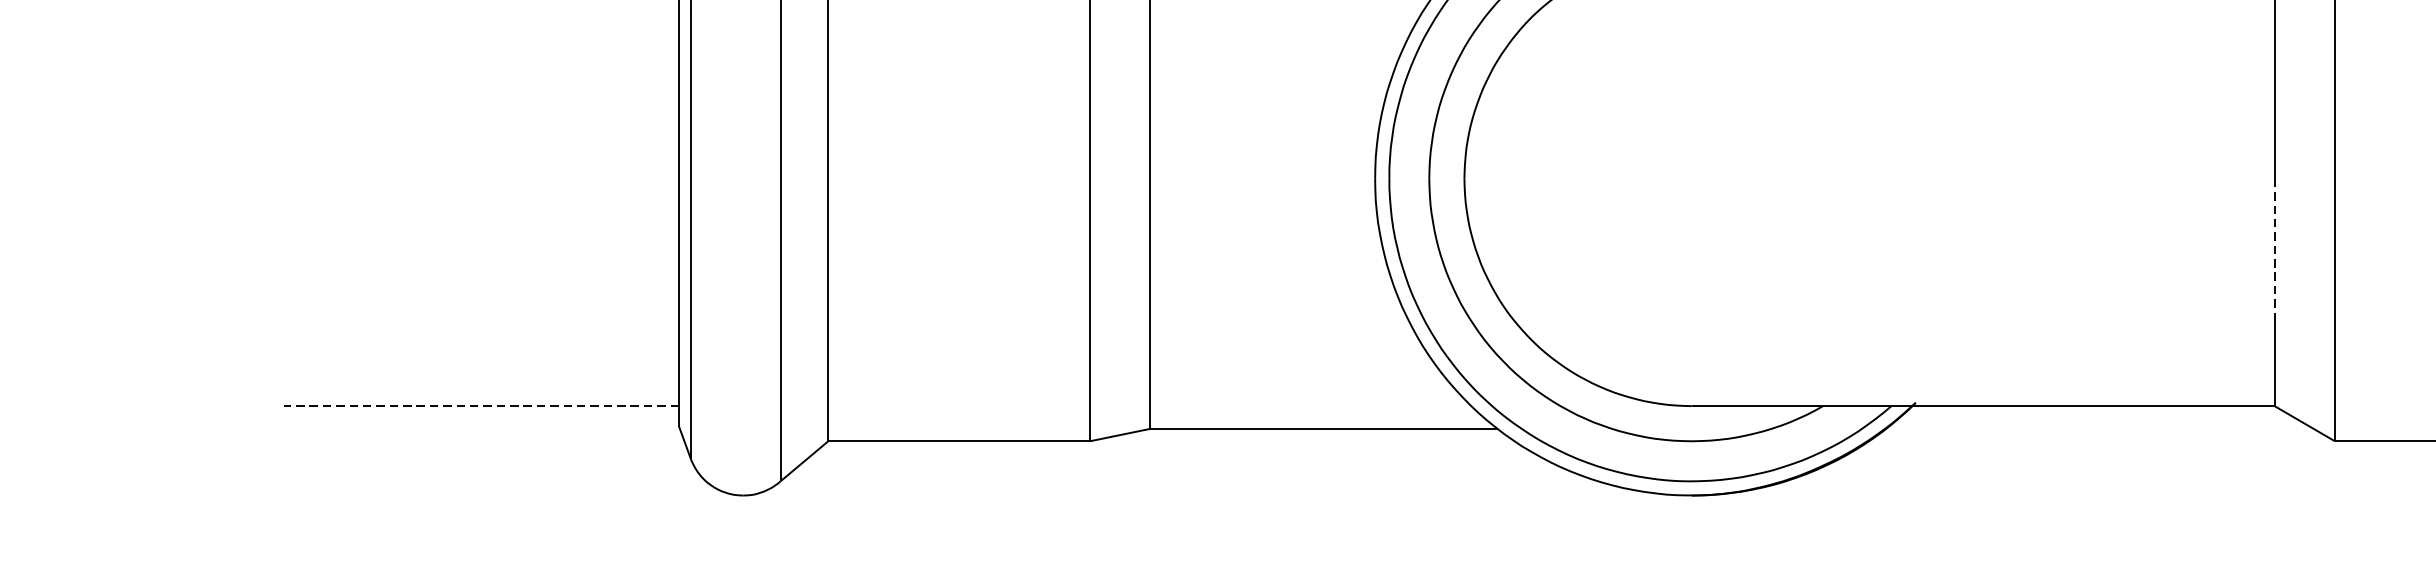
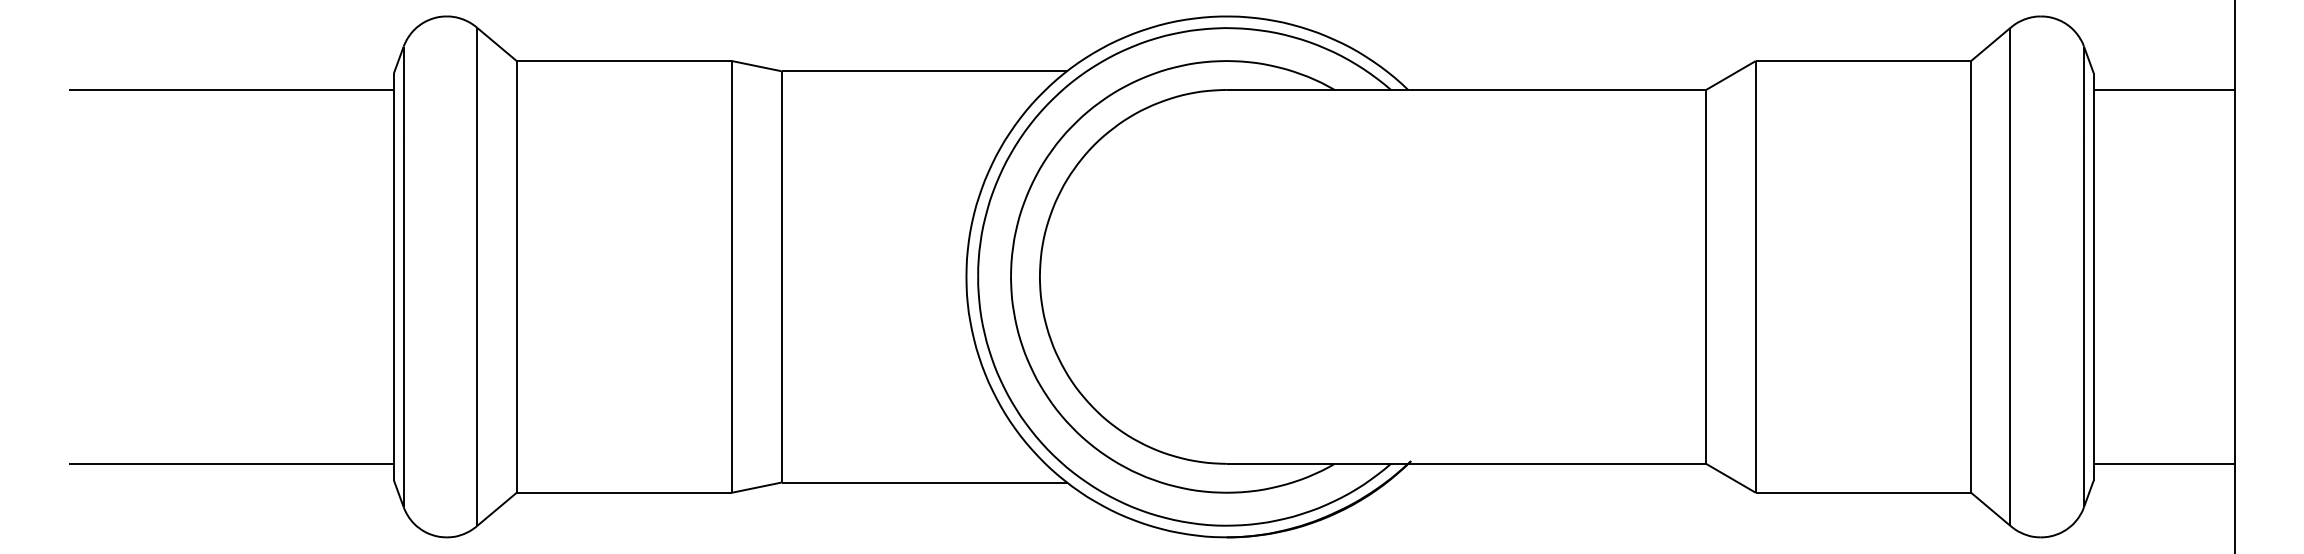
line: (2275, 245) -> (1706, 331), dashed -> solid
line: (481, 405) -> (231, 463), dashed -> solid

